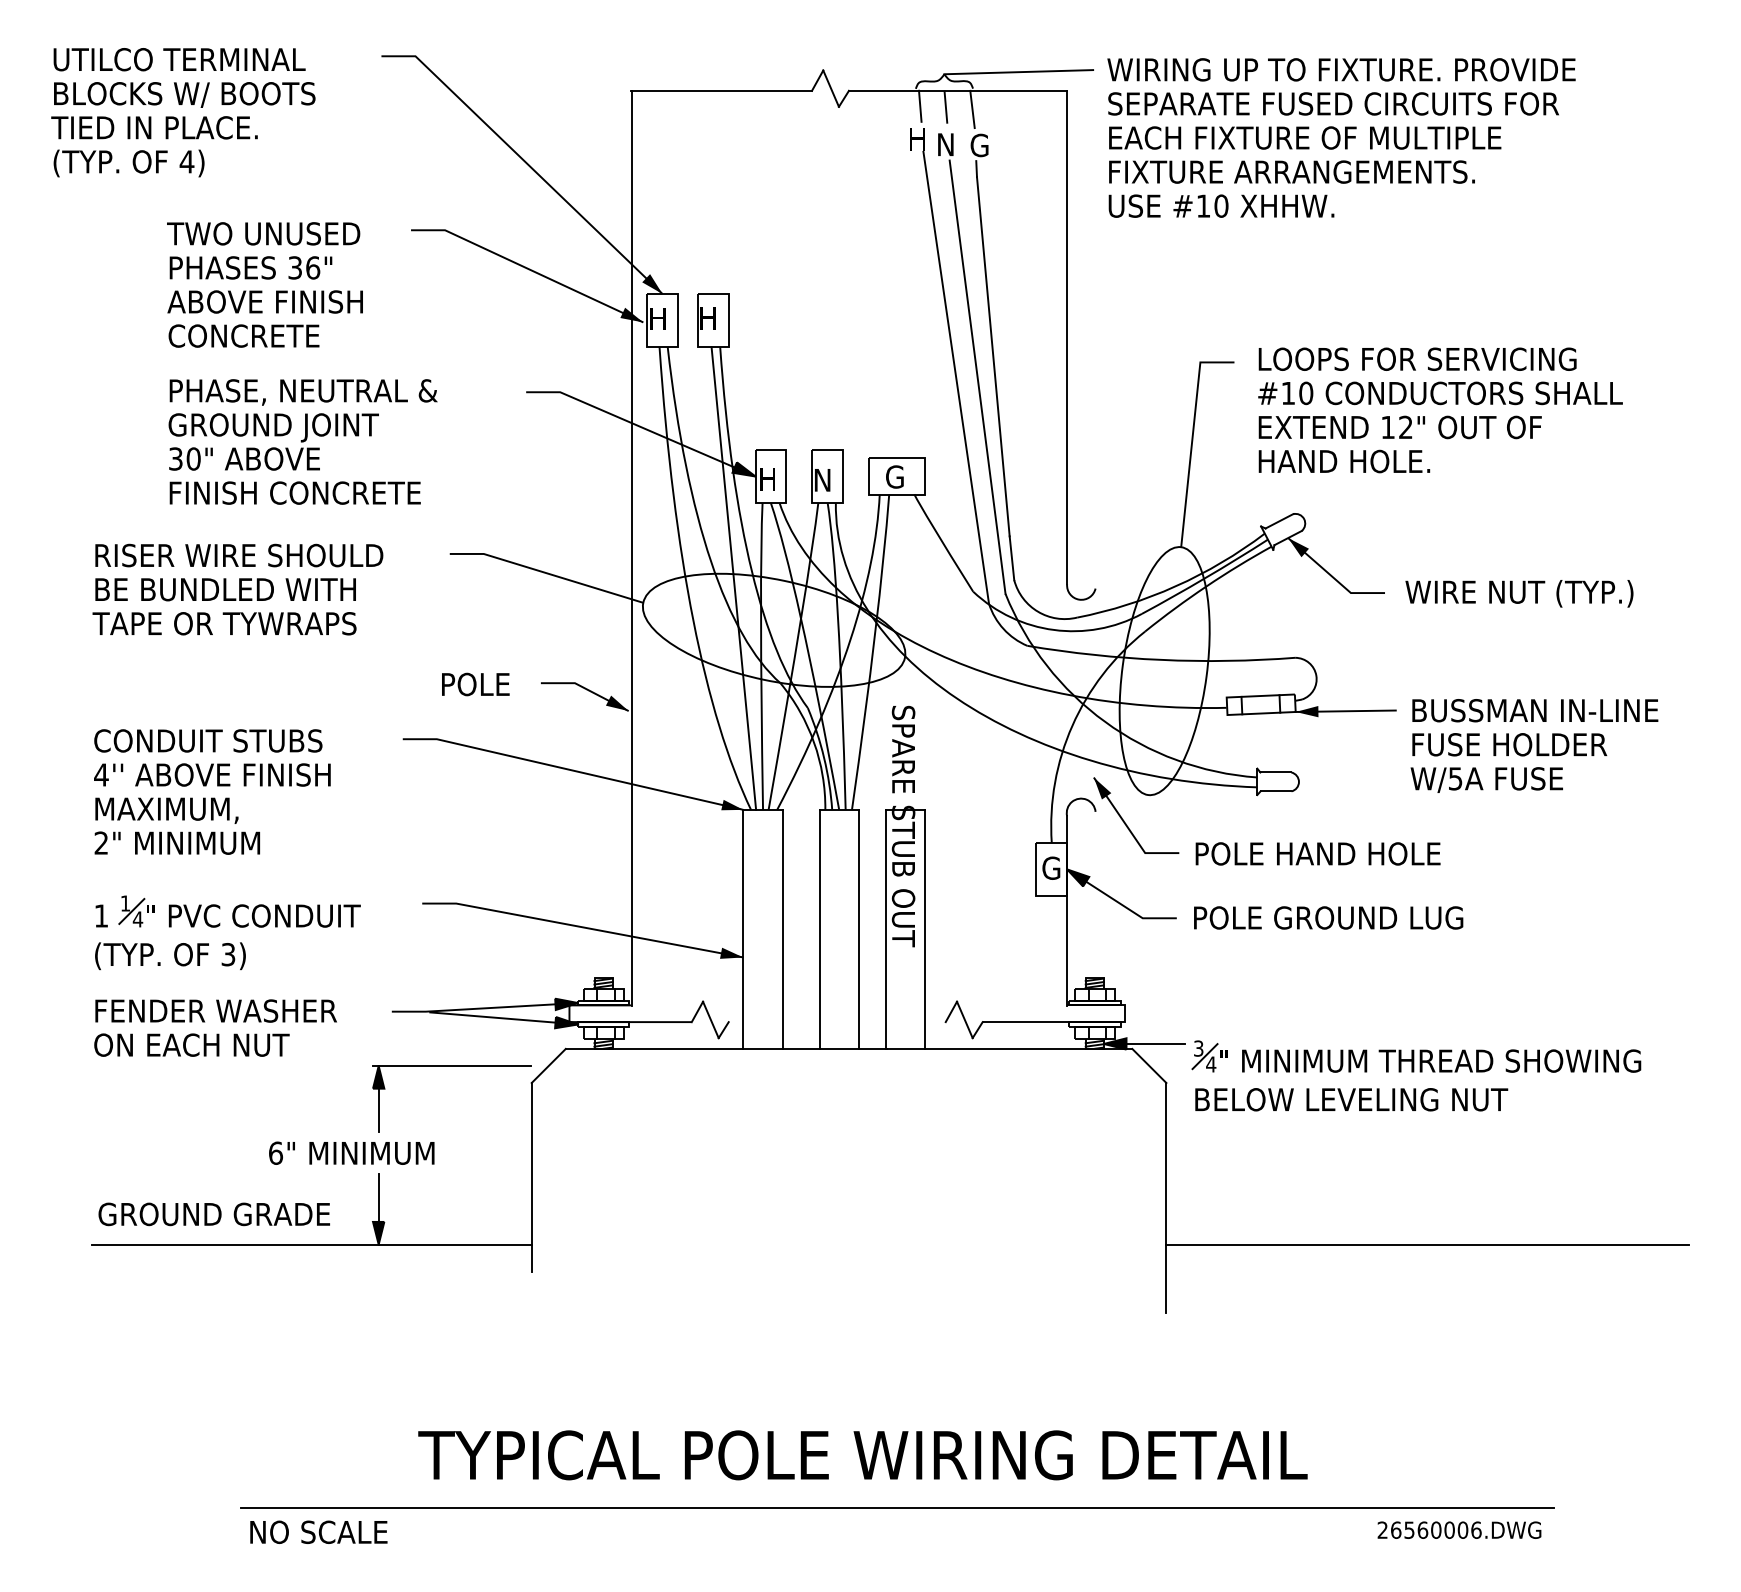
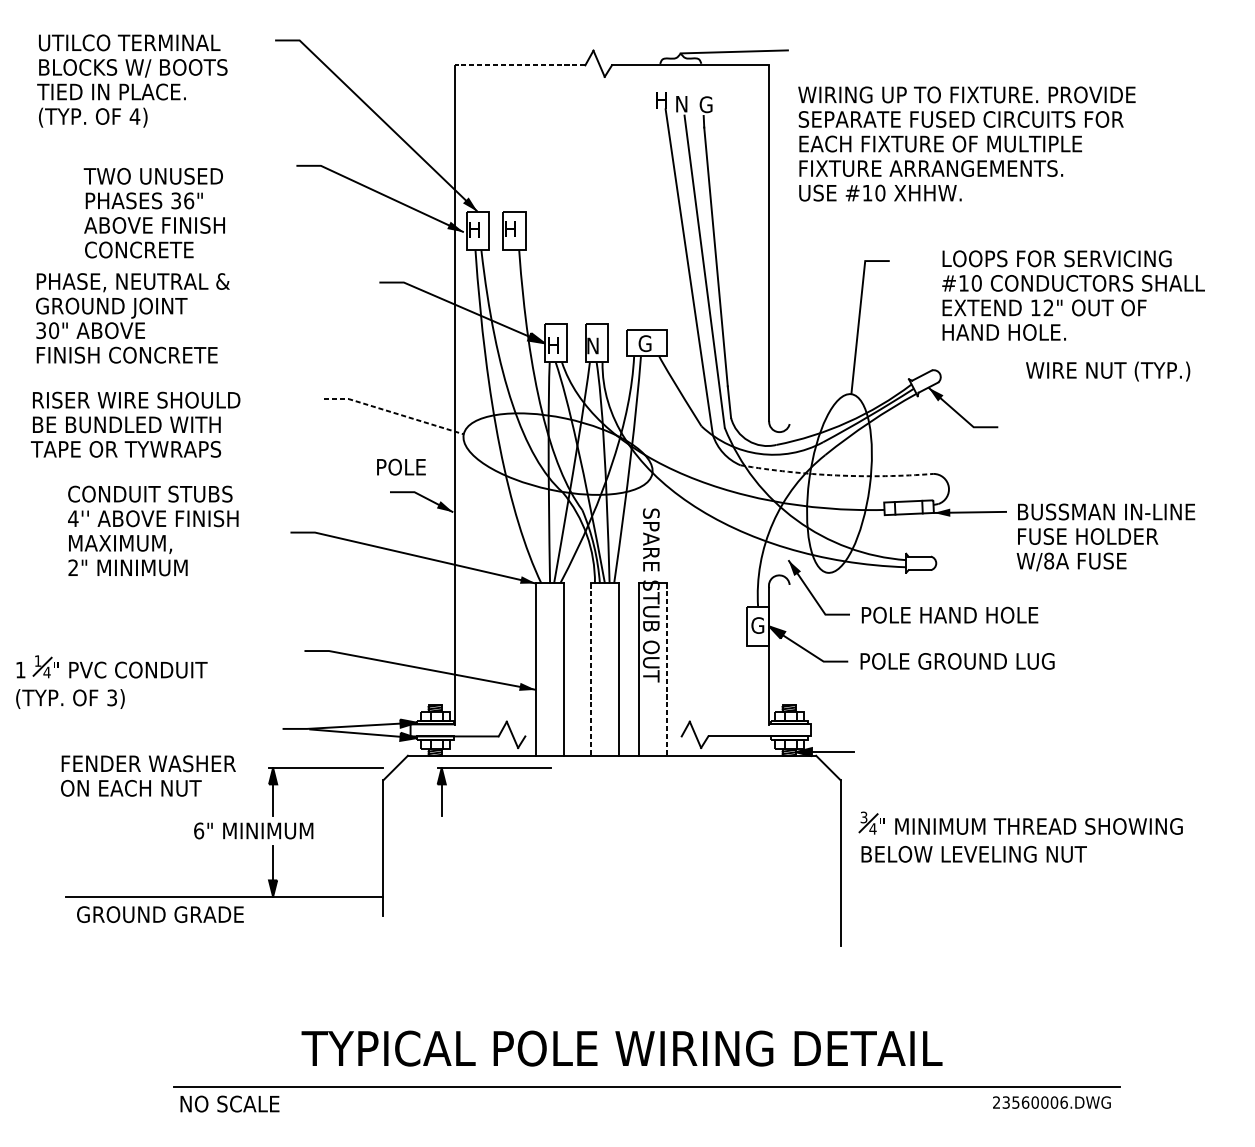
line: (721, 90) -> (520, 65), solid -> dashed
line: (920, 105) -> (663, 75), removed
line: (945, 106) -> (681, 76), removed
line: (972, 109) -> (701, 78), removed
text: (1341, 137) -> (966, 143), moved
text: (264, 284) -> (154, 212), moved
text: (1440, 410) -> (1073, 295), moved
text: (302, 441) -> (132, 318), moved
line: (546, 573) -> (394, 413), solid -> dashed
line: (733, 578) -> (528, 416), removed
text: (237, 589) -> (135, 424), moved
text: (1519, 593) -> (1108, 371), moved
arc: (1160, 659) -> (836, 475), solid -> dashed
text: (475, 684) -> (401, 467), moved
text: (1455, 778) -> (1049, 560), W/5A -> W/8A
text: (212, 791) -> (153, 530), moved
part: (220, 925) -> (106, 676), moved
line: (819, 929) -> (590, 669), solid -> dashed
line: (925, 929) -> (667, 669), solid -> dashed
text: (215, 1027) -> (148, 775), moved
part: (685, 1066) -> (494, 768), added
part: (1416, 1075) -> (1020, 836), moved
text: (213, 1214) -> (159, 914), moved
line: (1427, 1244) -> (1028, 896), removed
text: (1396, 1529) -> (1006, 1102), 26560006.DWG -> 23560006.DWG

